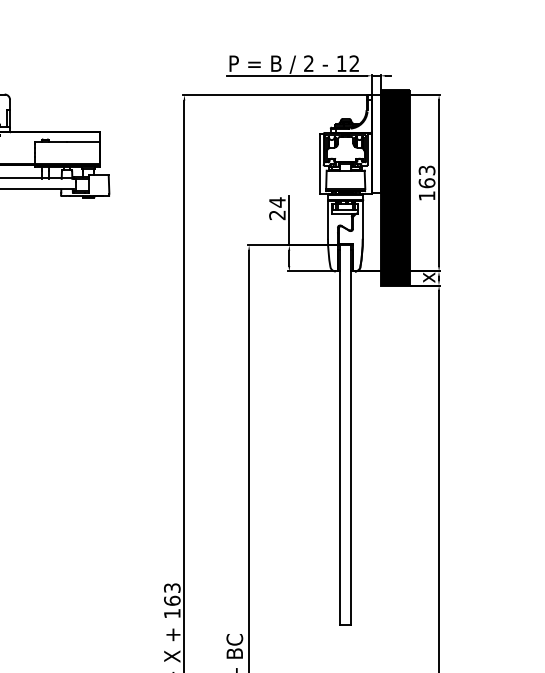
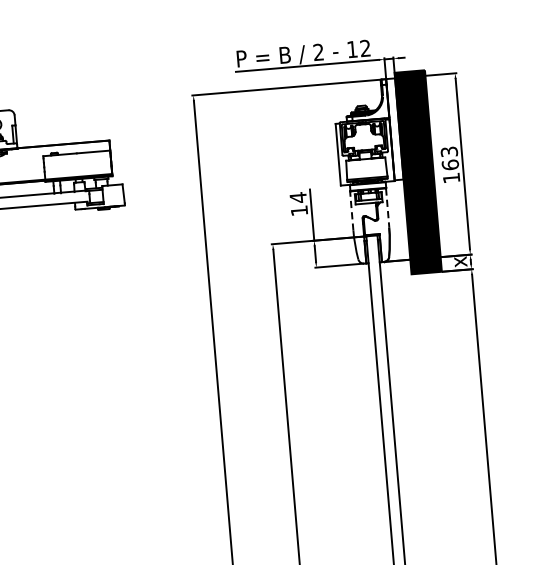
text: (277, 215) -> (299, 211), 24 -> 14
line: (327, 219) -> (351, 210), solid -> dashed
line: (362, 220) -> (387, 208), solid -> dashed

